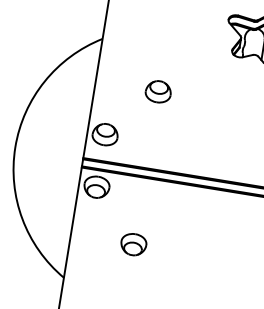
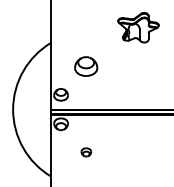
part: (158, 91) -> (86, 66), size x1.6
part: (133, 245) -> (86, 152), size x0.7

